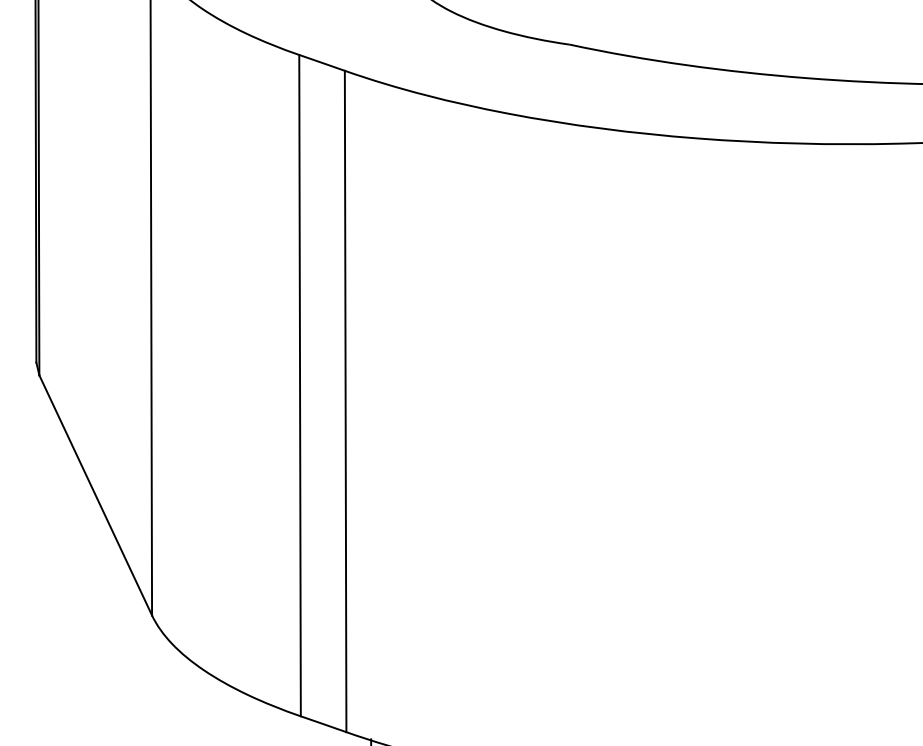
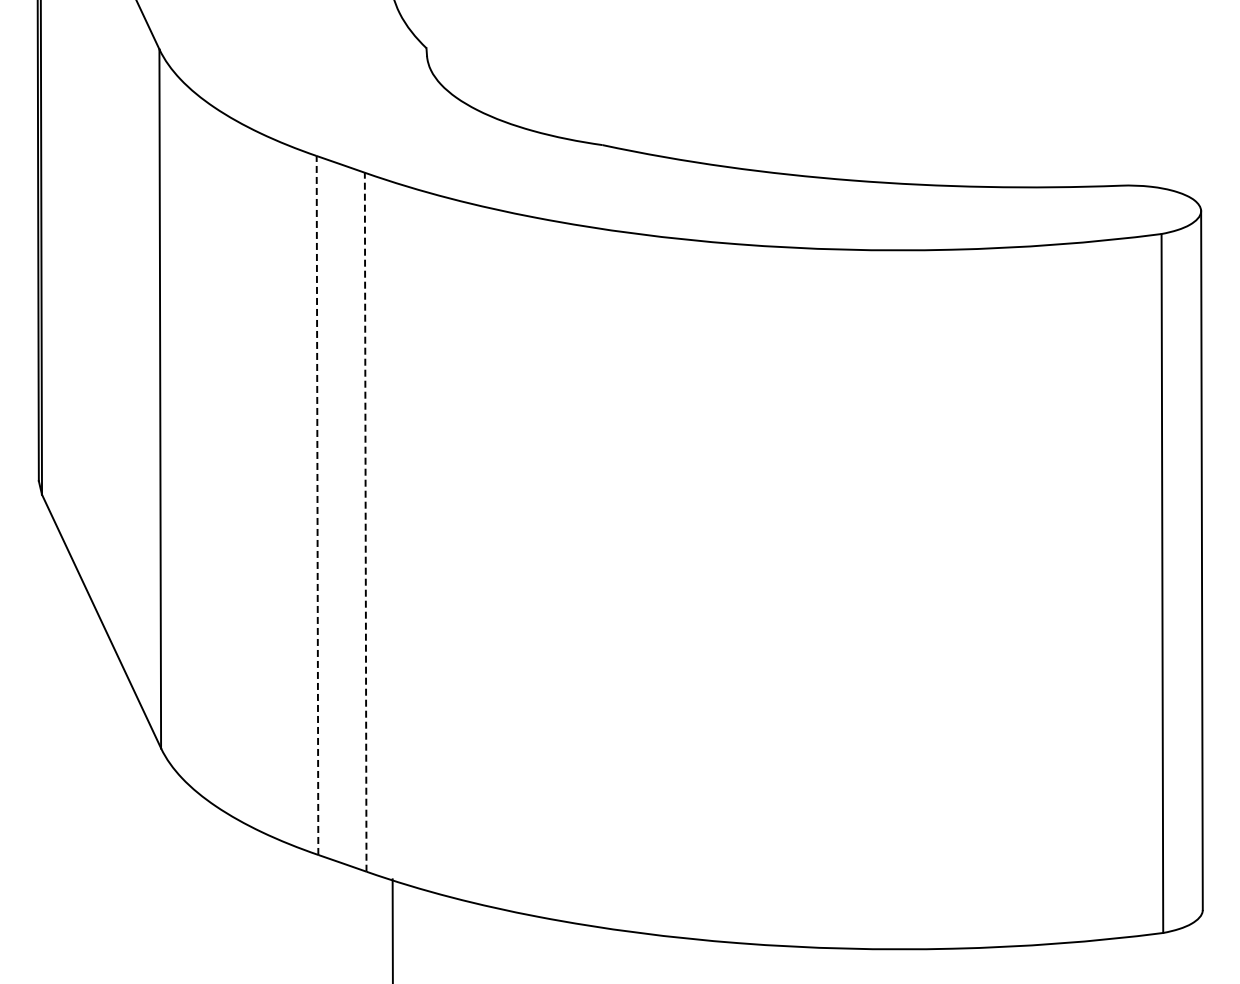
line: (300, 384) -> (317, 504), solid -> dashed
line: (345, 400) -> (365, 521), solid -> dashed

